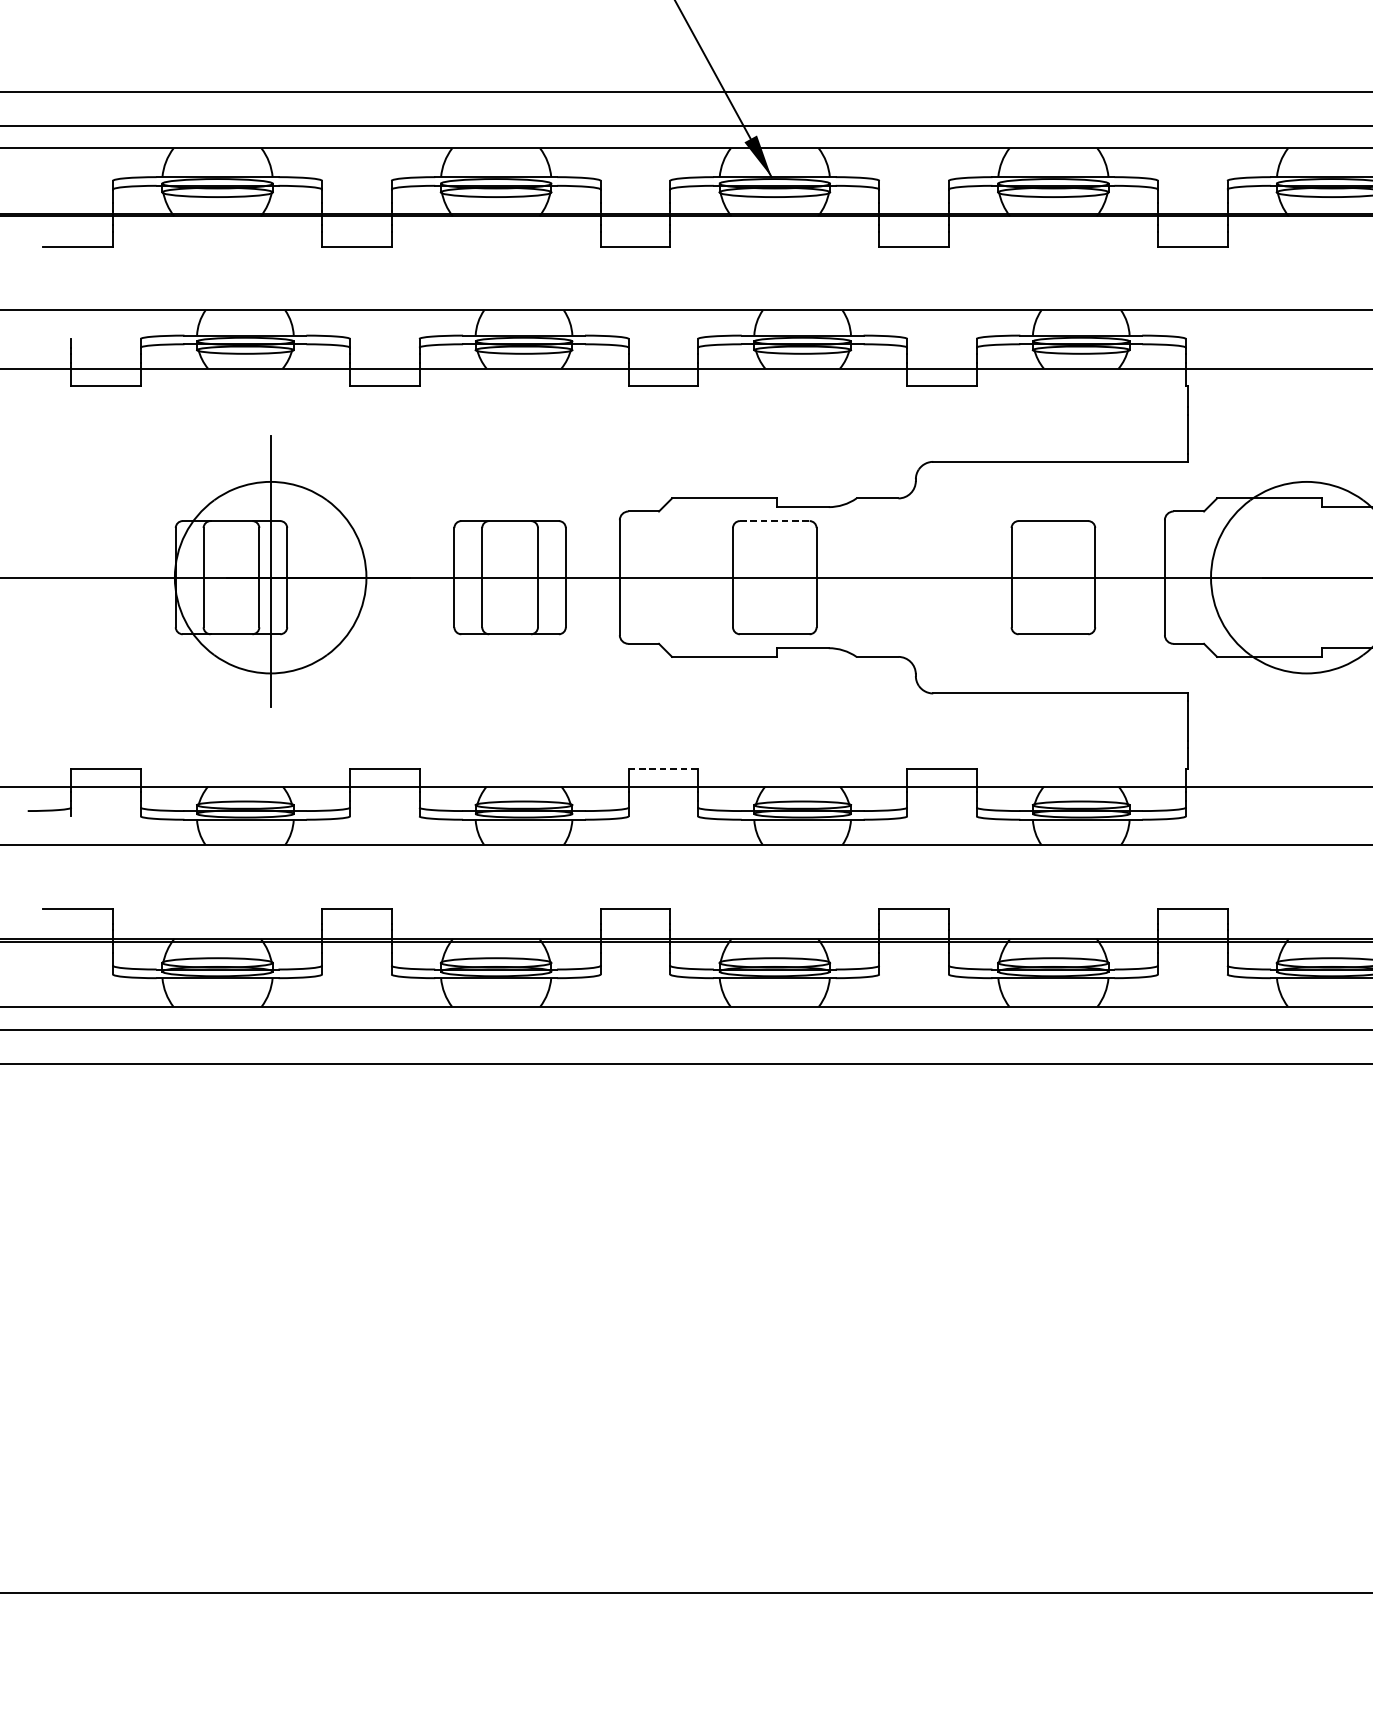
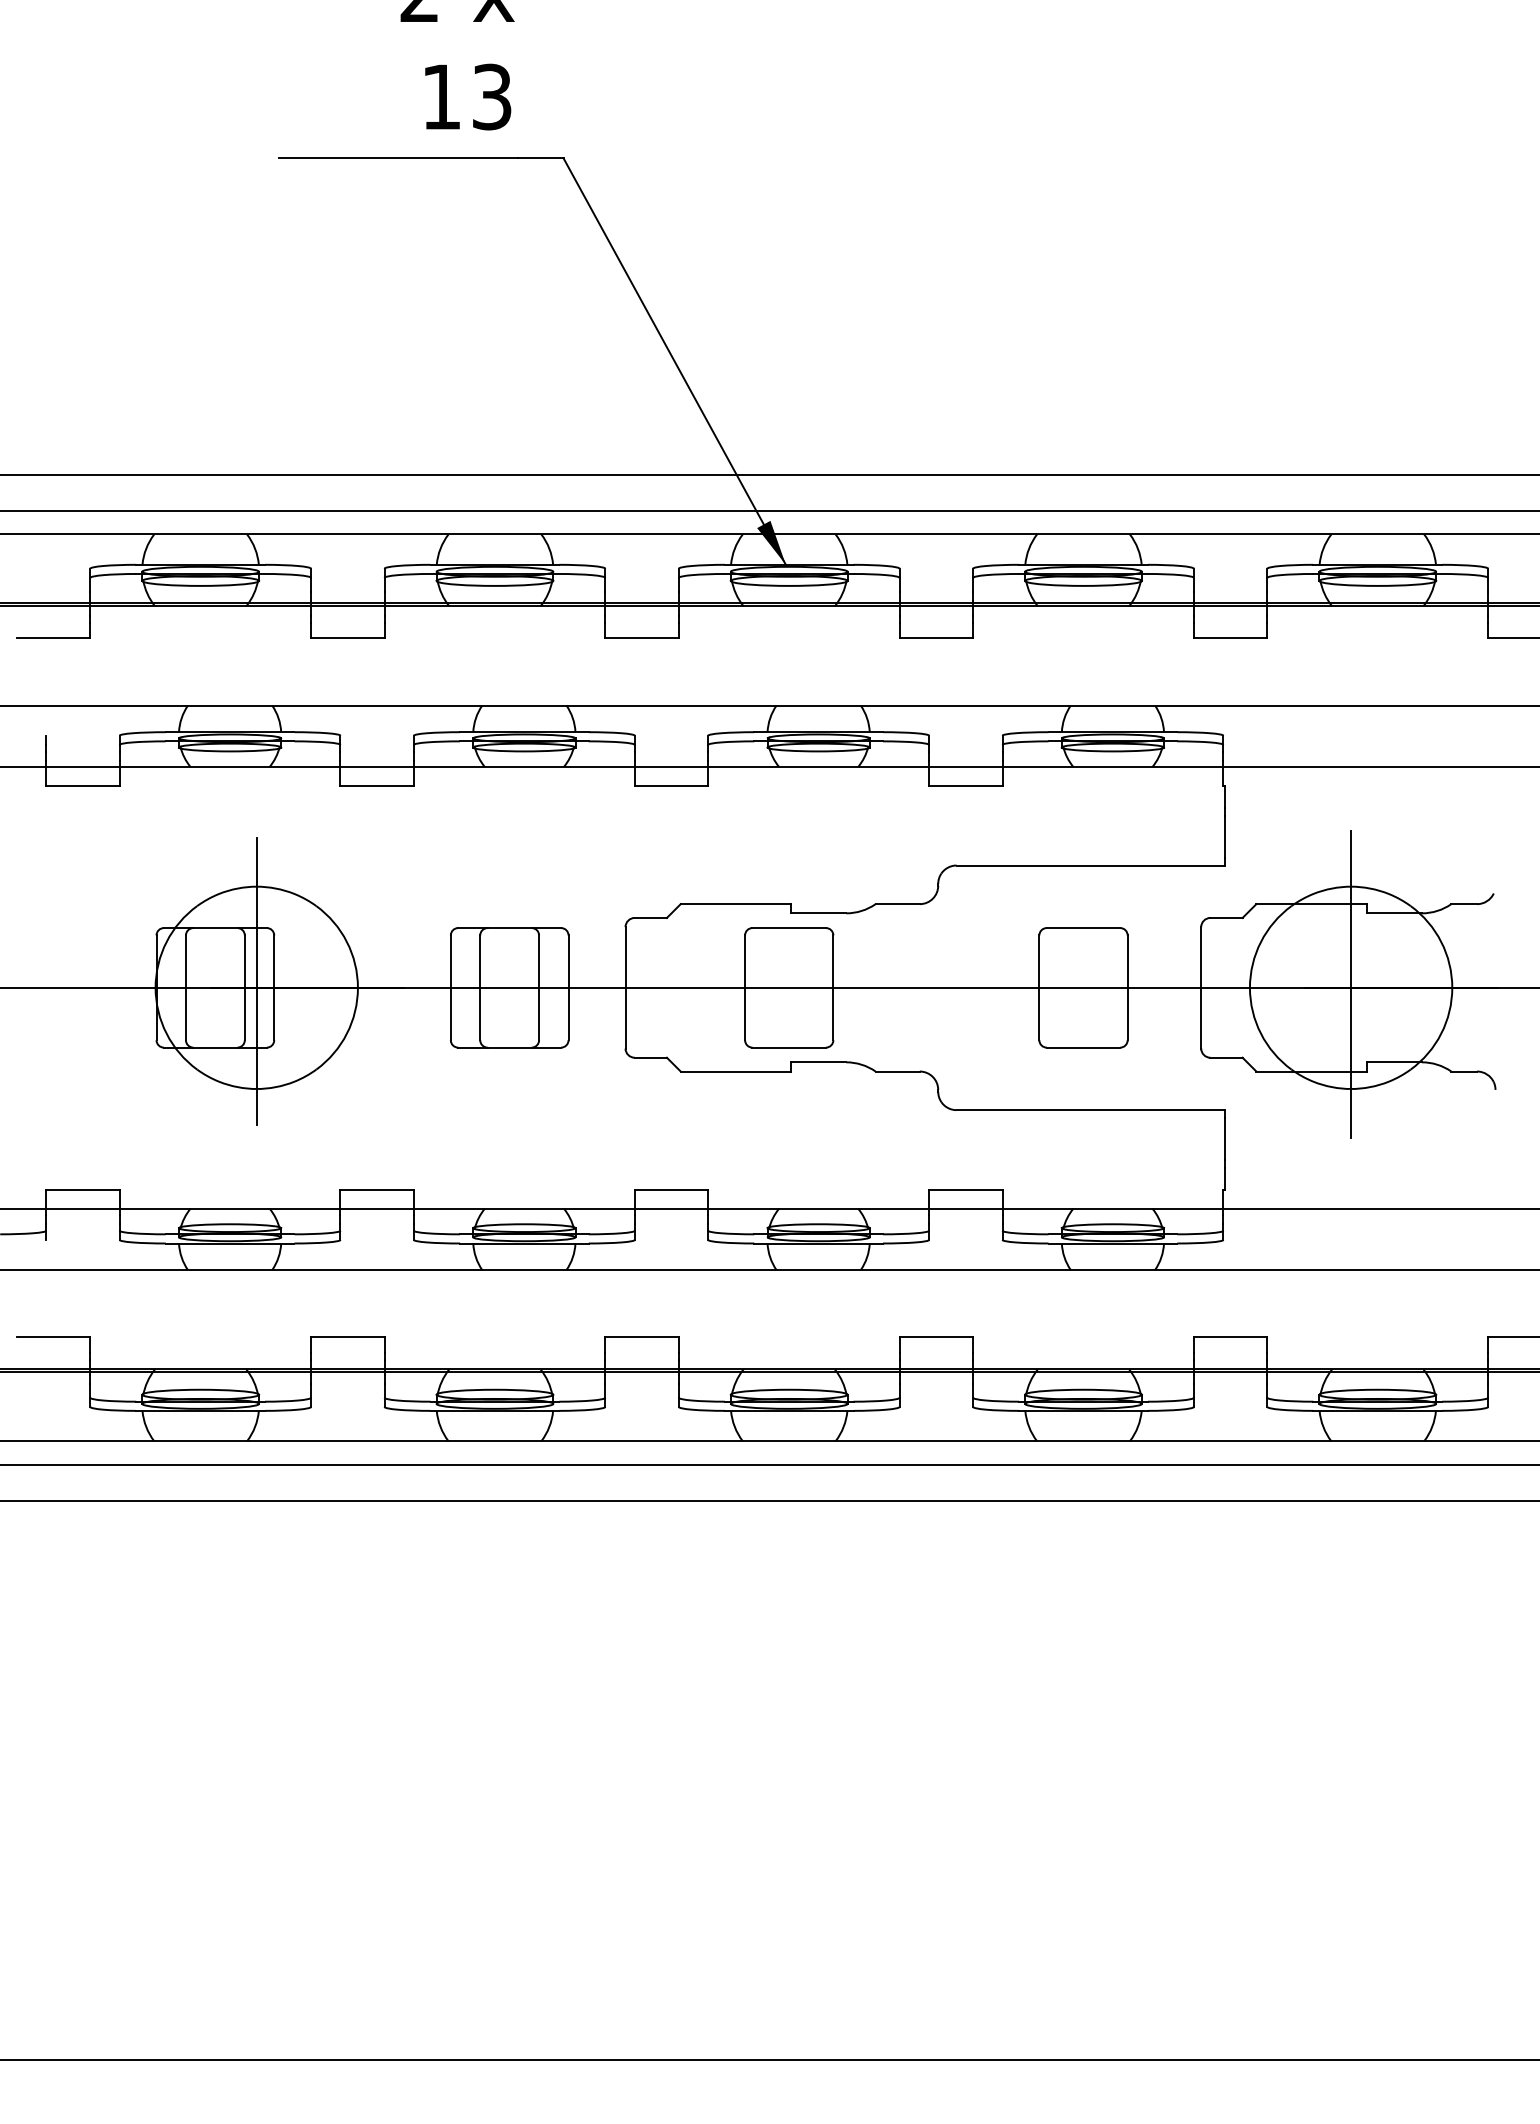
line: (775, 521) -> (789, 928), dashed -> solid
line: (1307, 574) -> (1351, 984), added
line: (663, 769) -> (671, 1190), dashed -> solid

